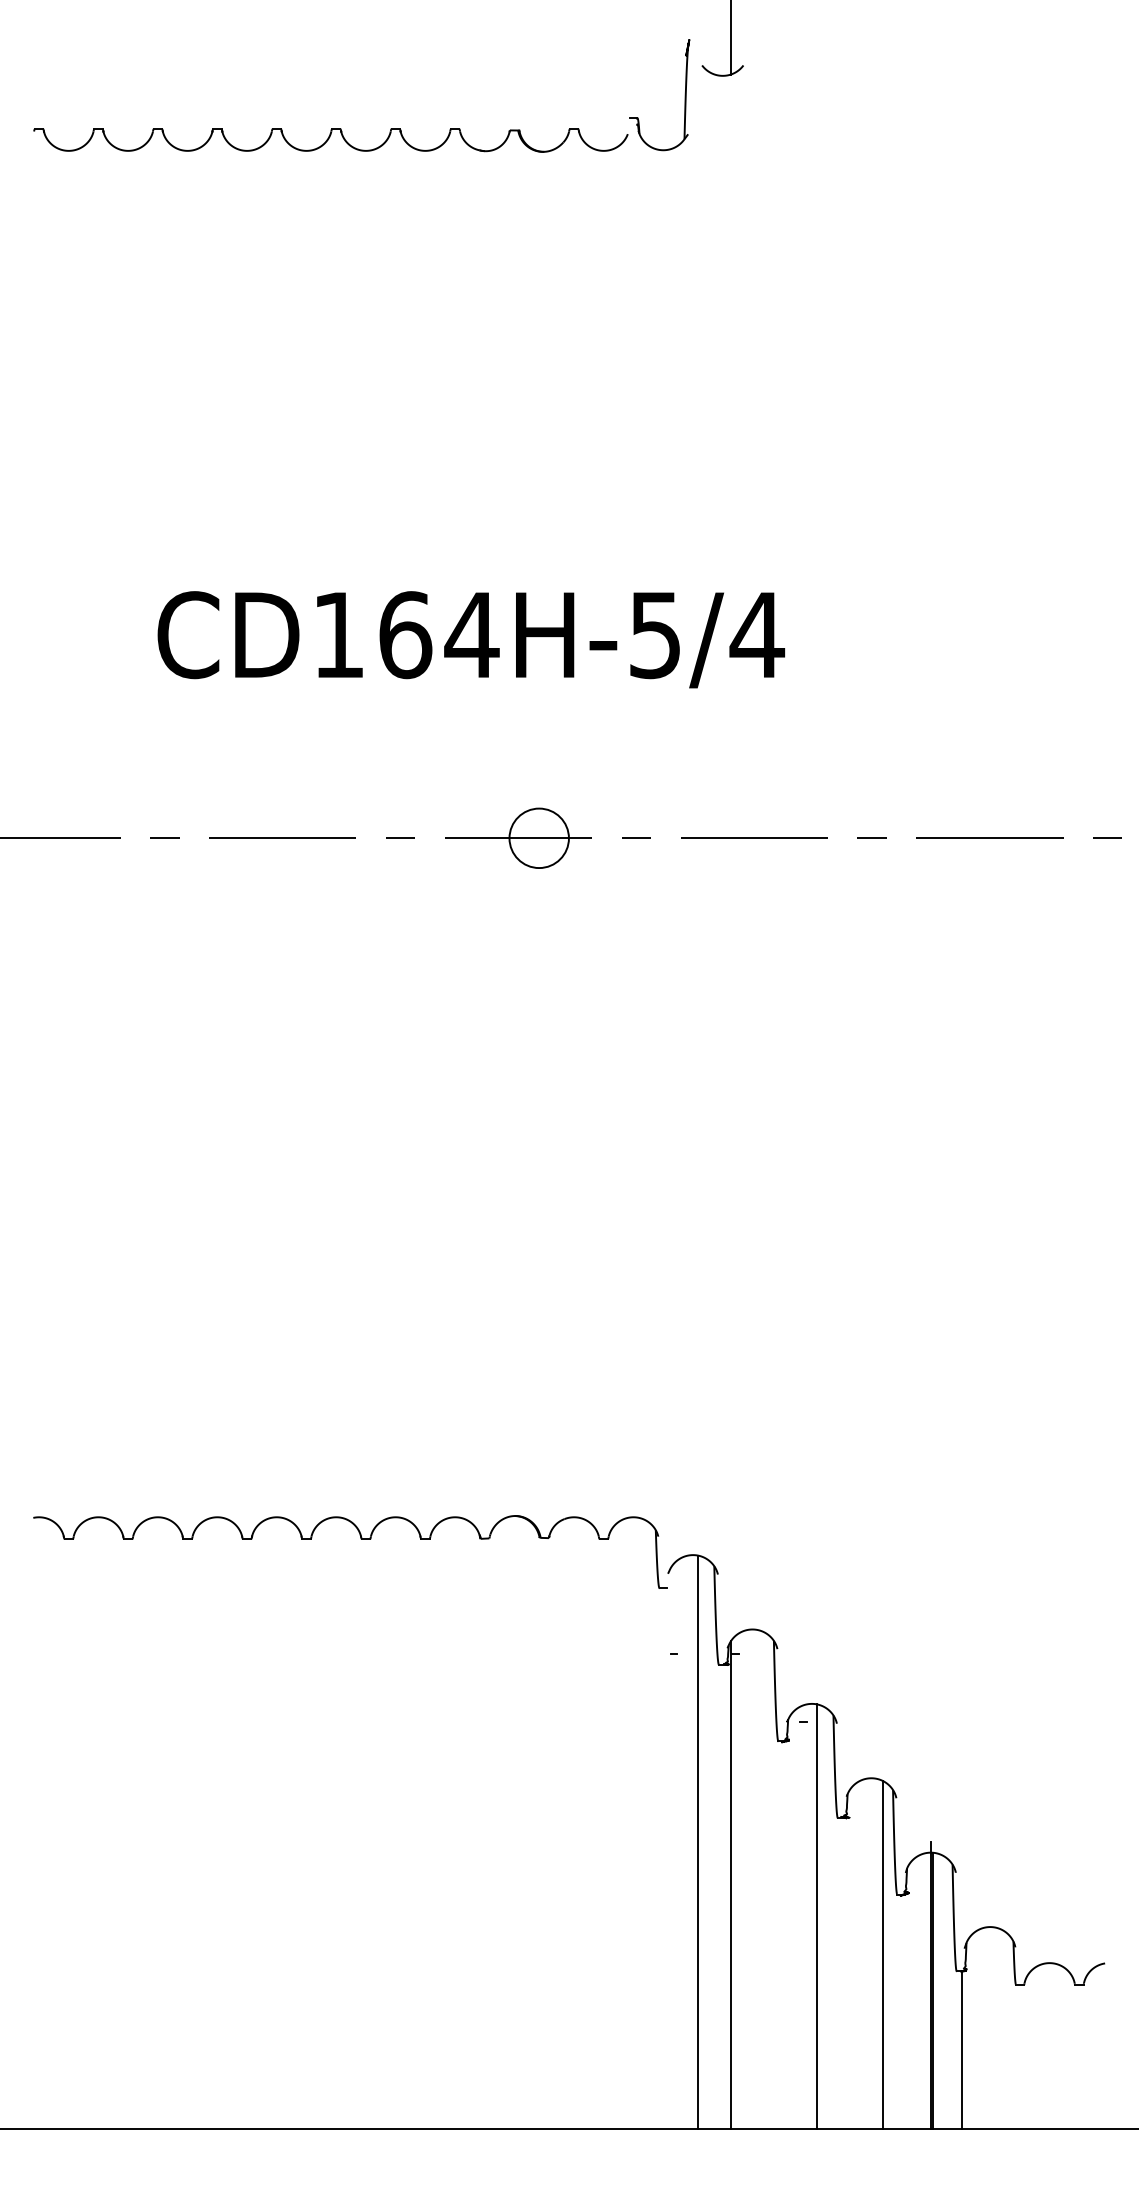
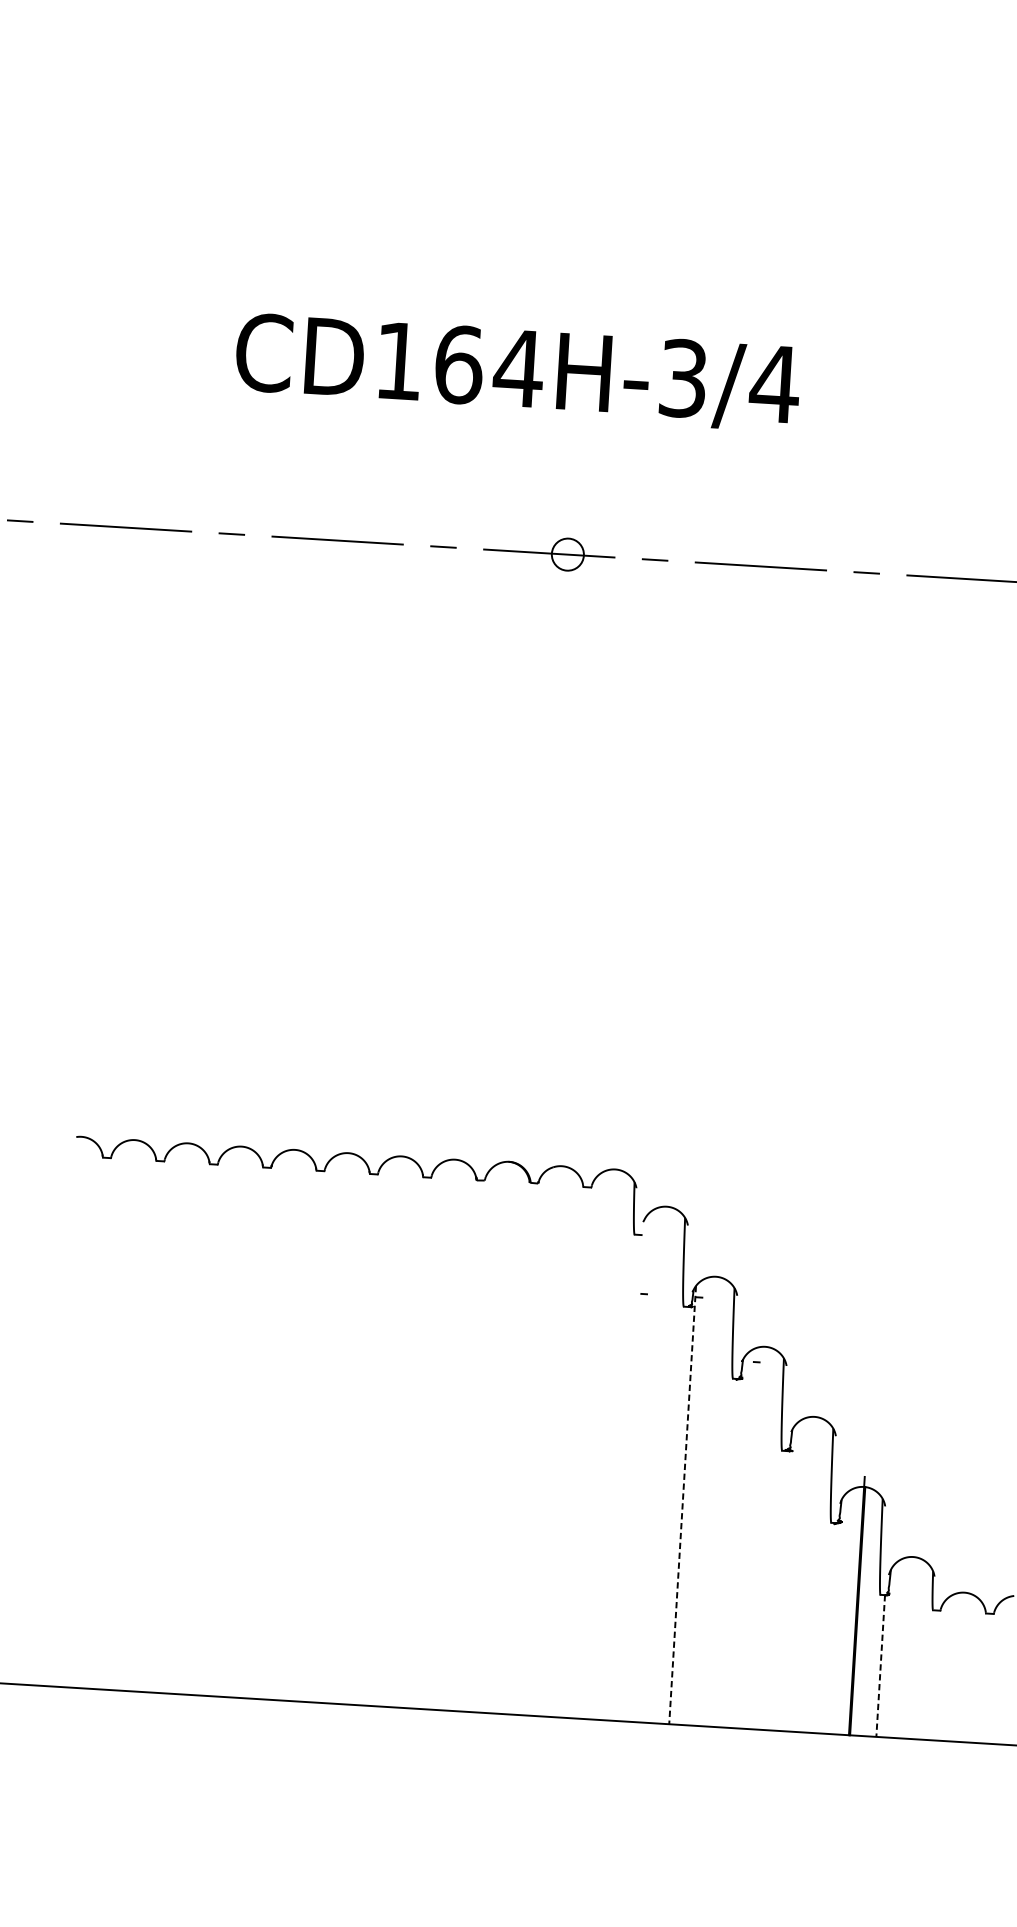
text: (655, 634) -> (683, 378), CD164H-5/4 -> CD164H-3/4
circle: (538, 838) -> (567, 554), size x0.6
line: (698, 1842) -> (655, 1465), removed
line: (731, 1885) -> (683, 1505), solid -> dashed
line: (817, 1916) -> (758, 1538), removed
line: (882, 1954) -> (814, 1575), removed
line: (961, 2050) -> (880, 1666), solid -> dashed

